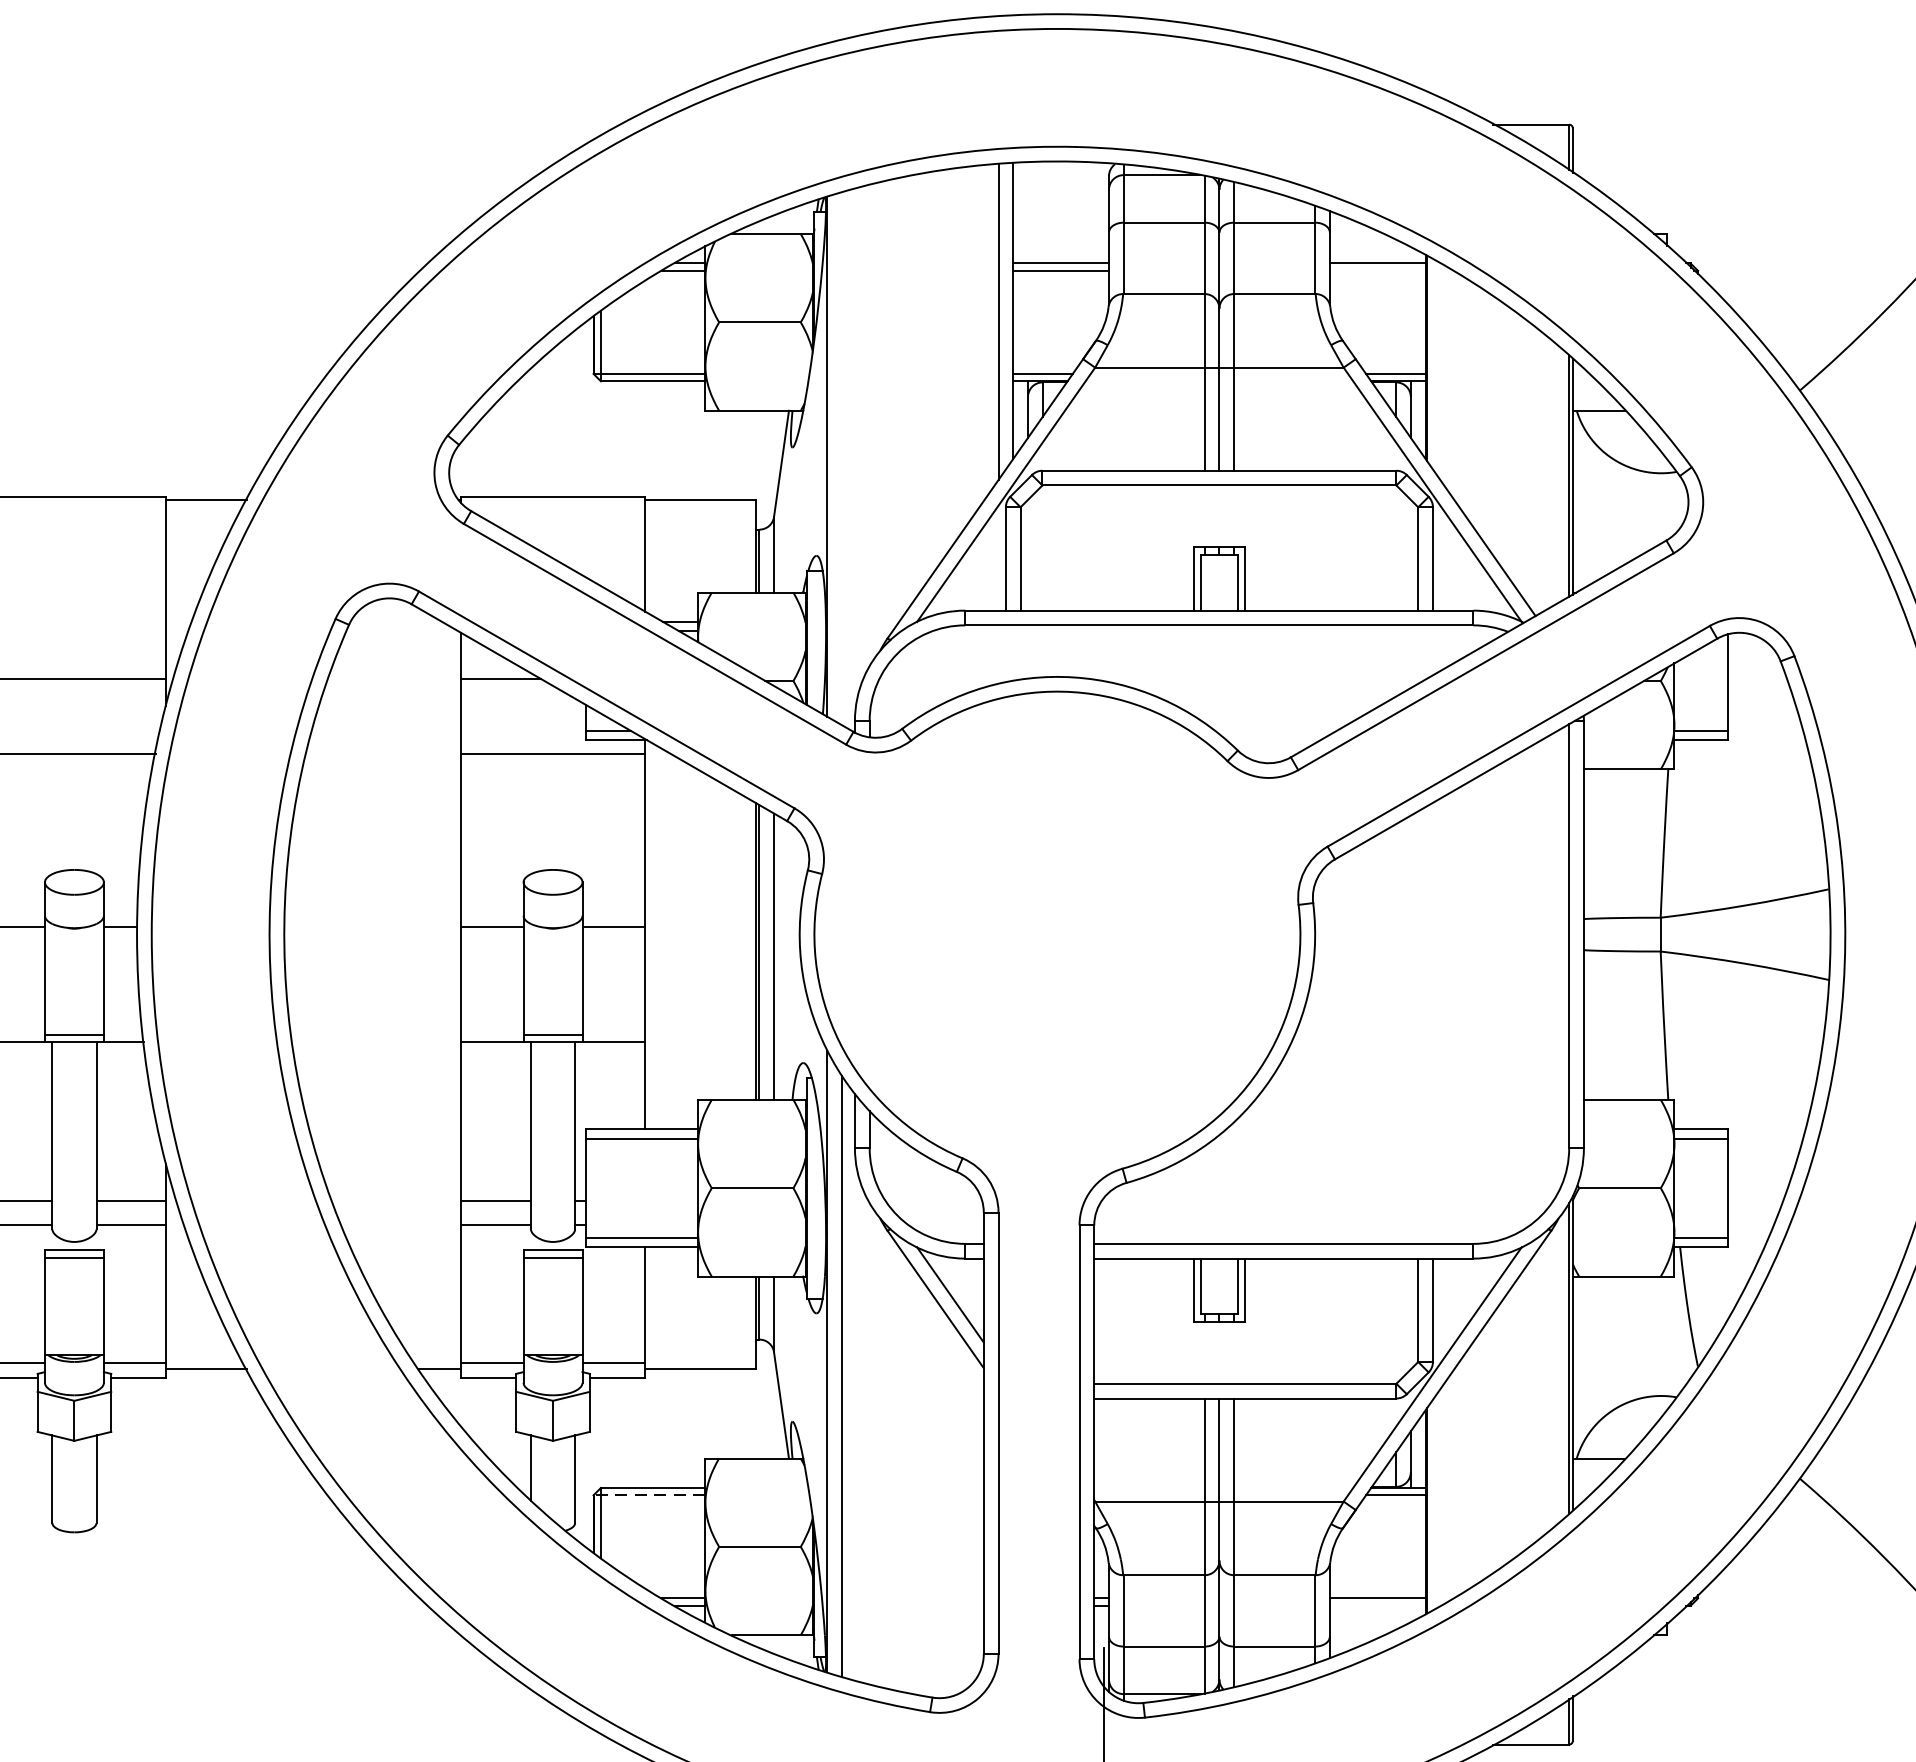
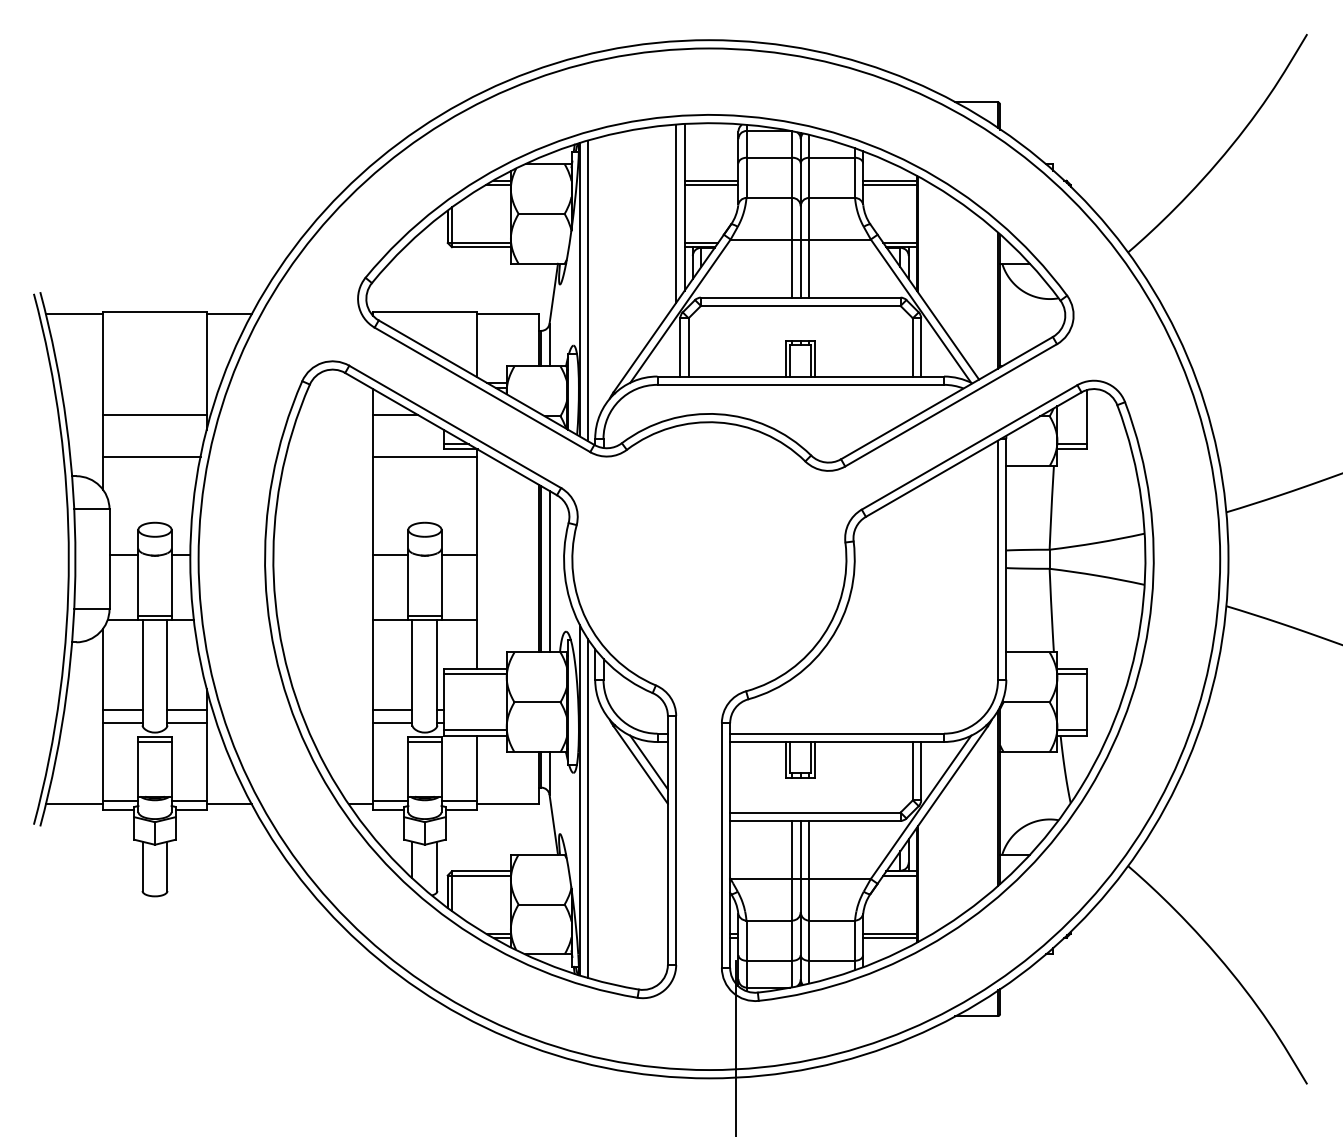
line: (1378, 270) -> (890, 184), added
line: (841, 458) -> (587, 290), added
line: (649, 1495) -> (479, 875), dashed -> solid
line: (1378, 1605) -> (890, 937), added

